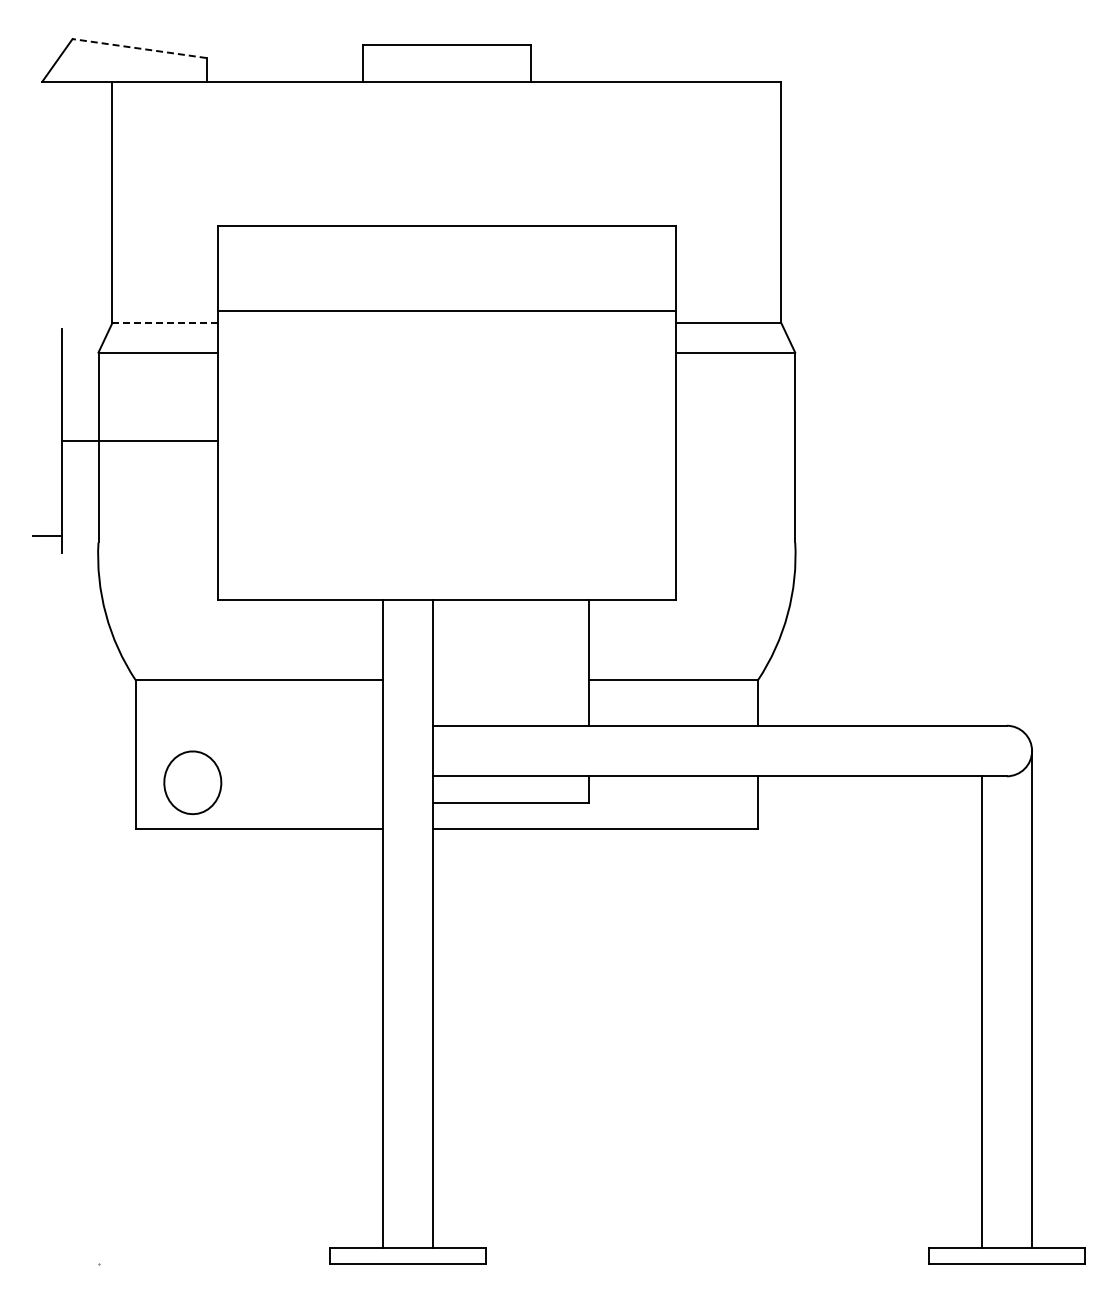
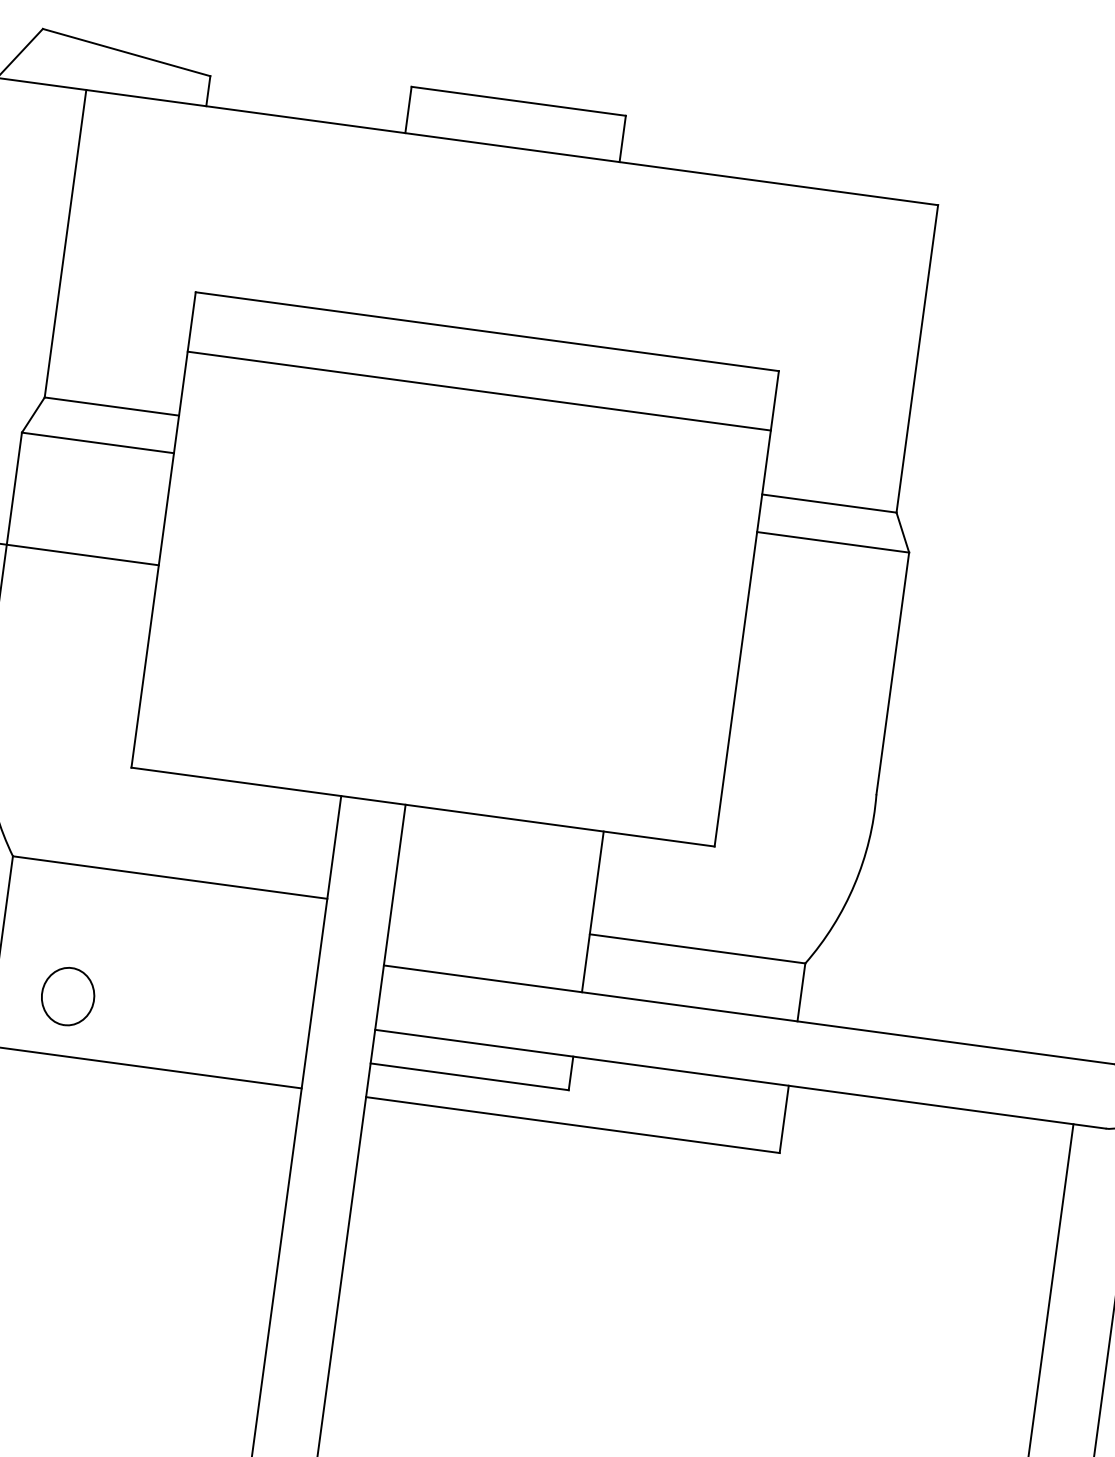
line: (139, 48) -> (126, 52), dashed -> solid
line: (446, 310) -> (478, 390), moved
line: (165, 323) -> (112, 407), dashed -> solid
part: (192, 782) -> (67, 996), size x0.71

